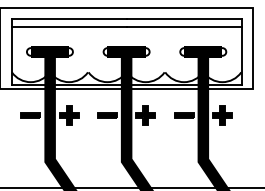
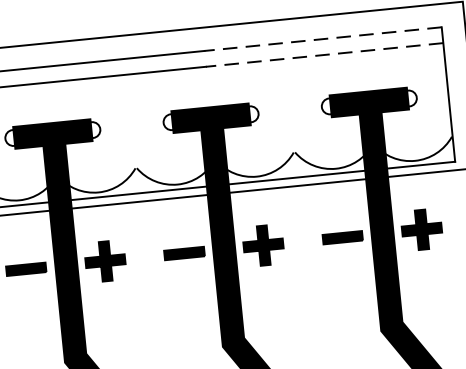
line: (183, 19) -> (321, 39), solid -> dashed
line: (183, 27) -> (323, 56), solid -> dashed

